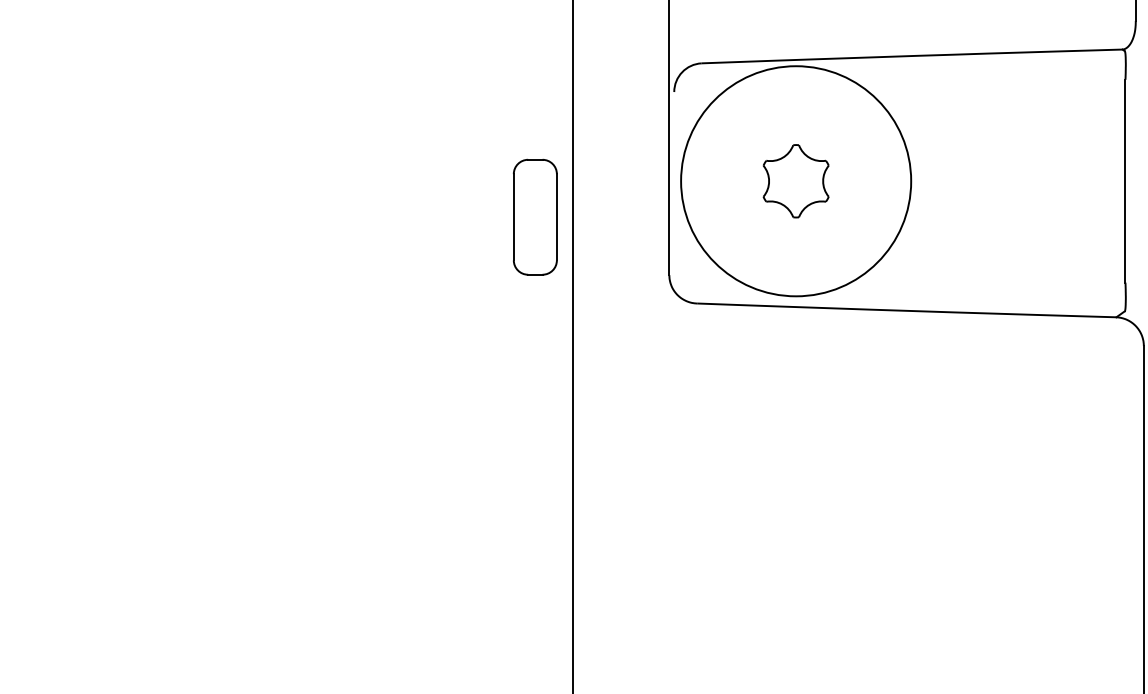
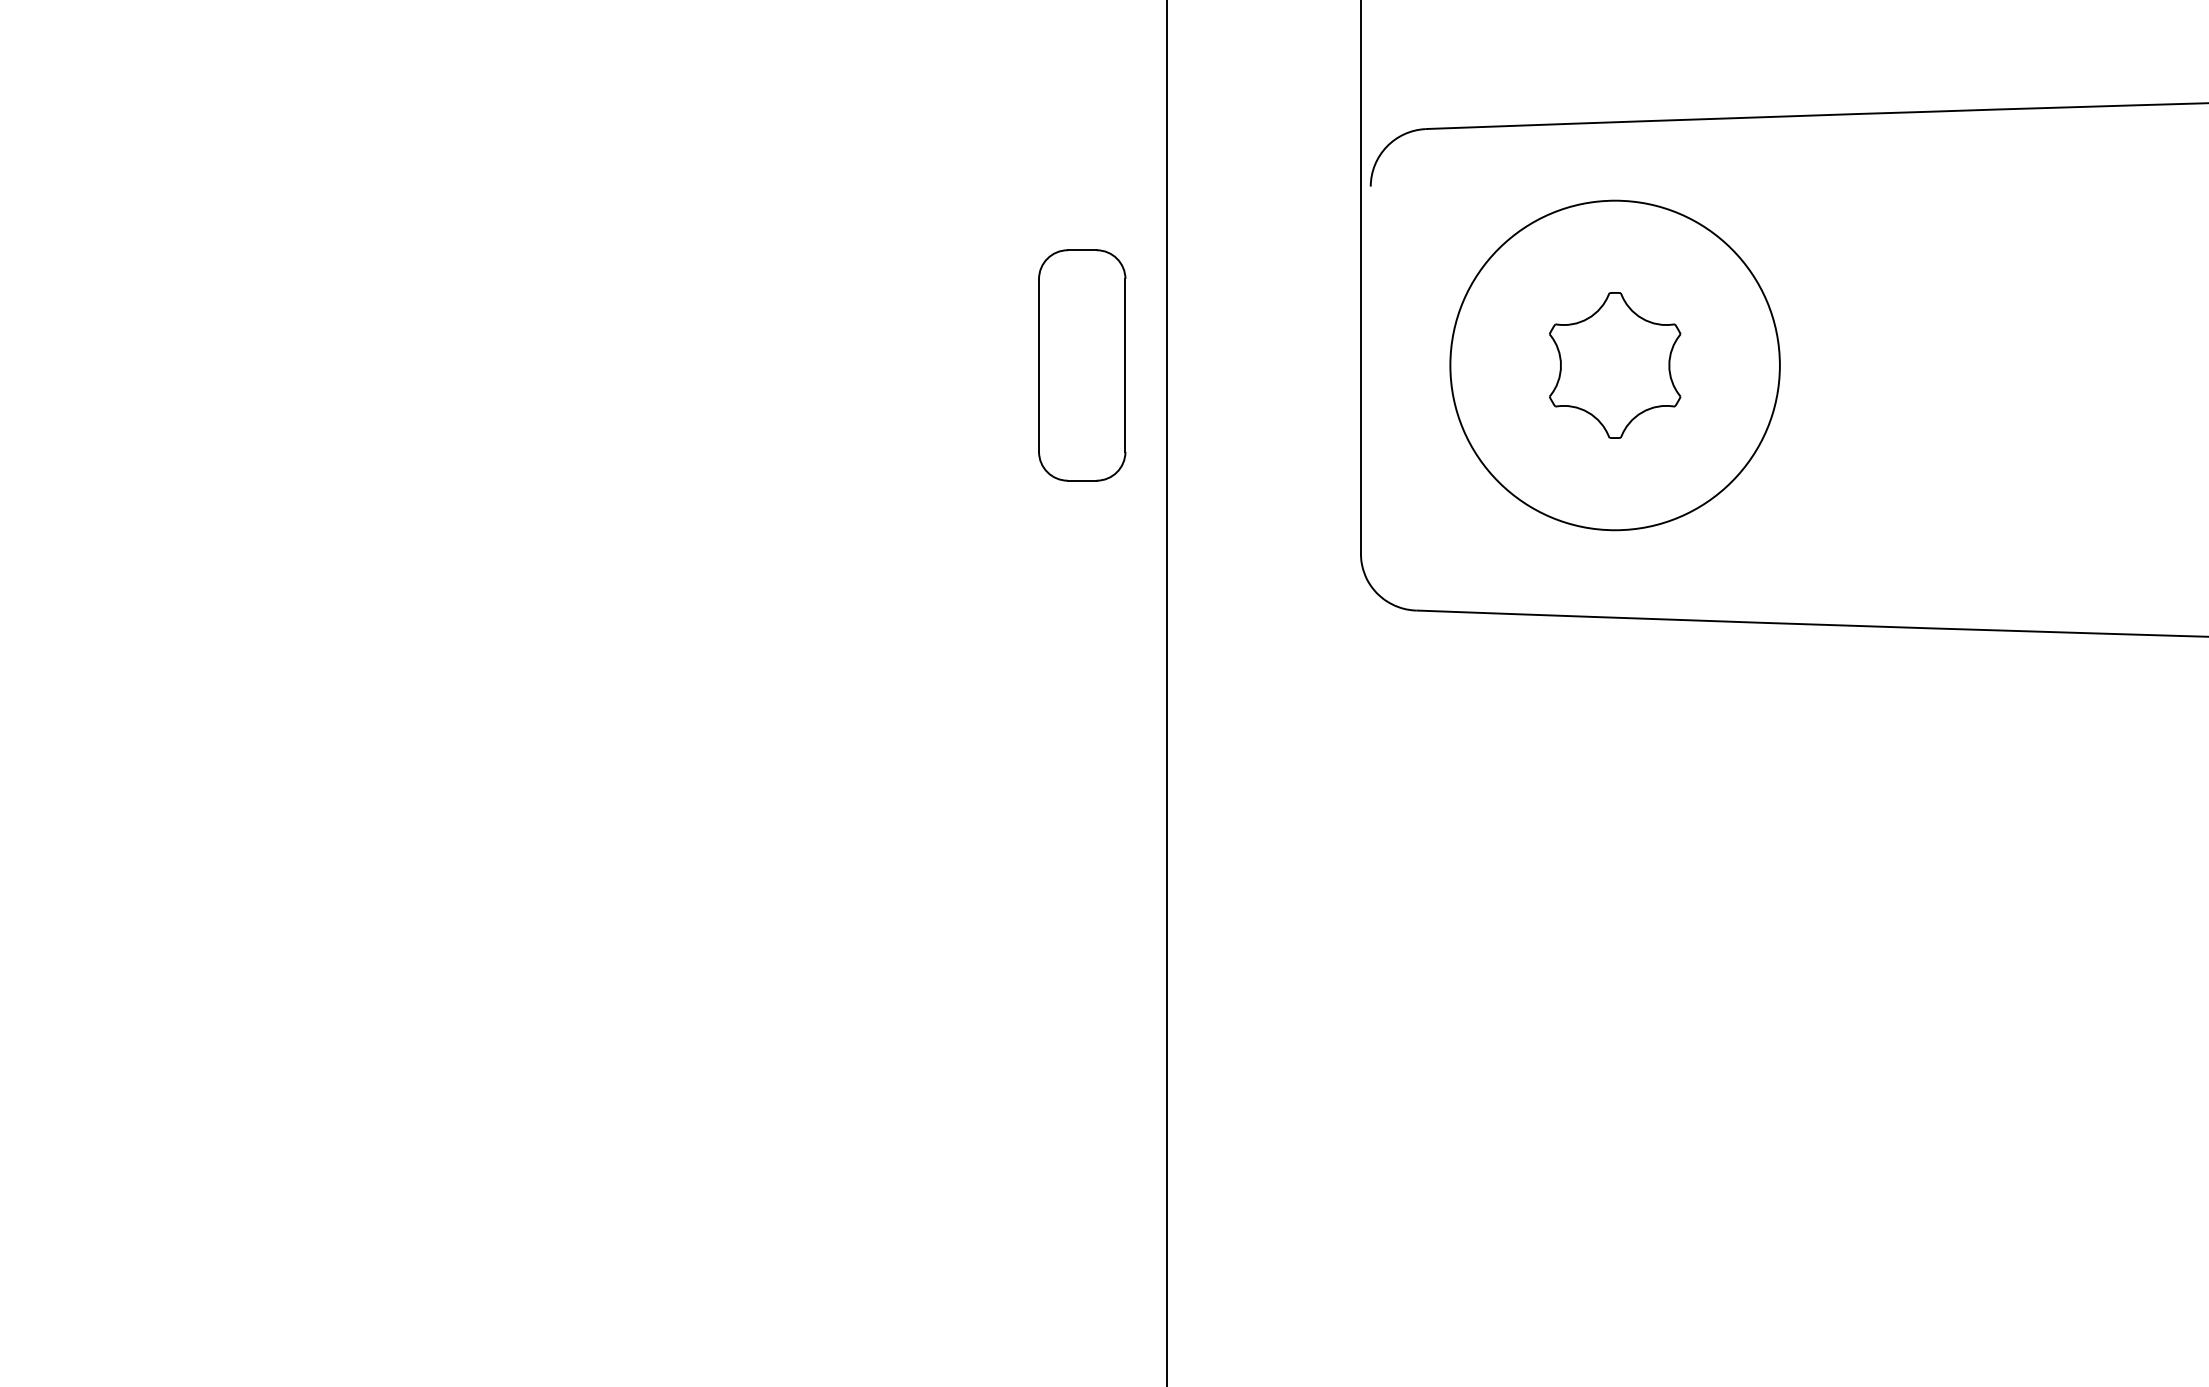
circle: (795, 181) -> (1613, 365), size x0.71
part: (534, 216) -> (1080, 363), moved

